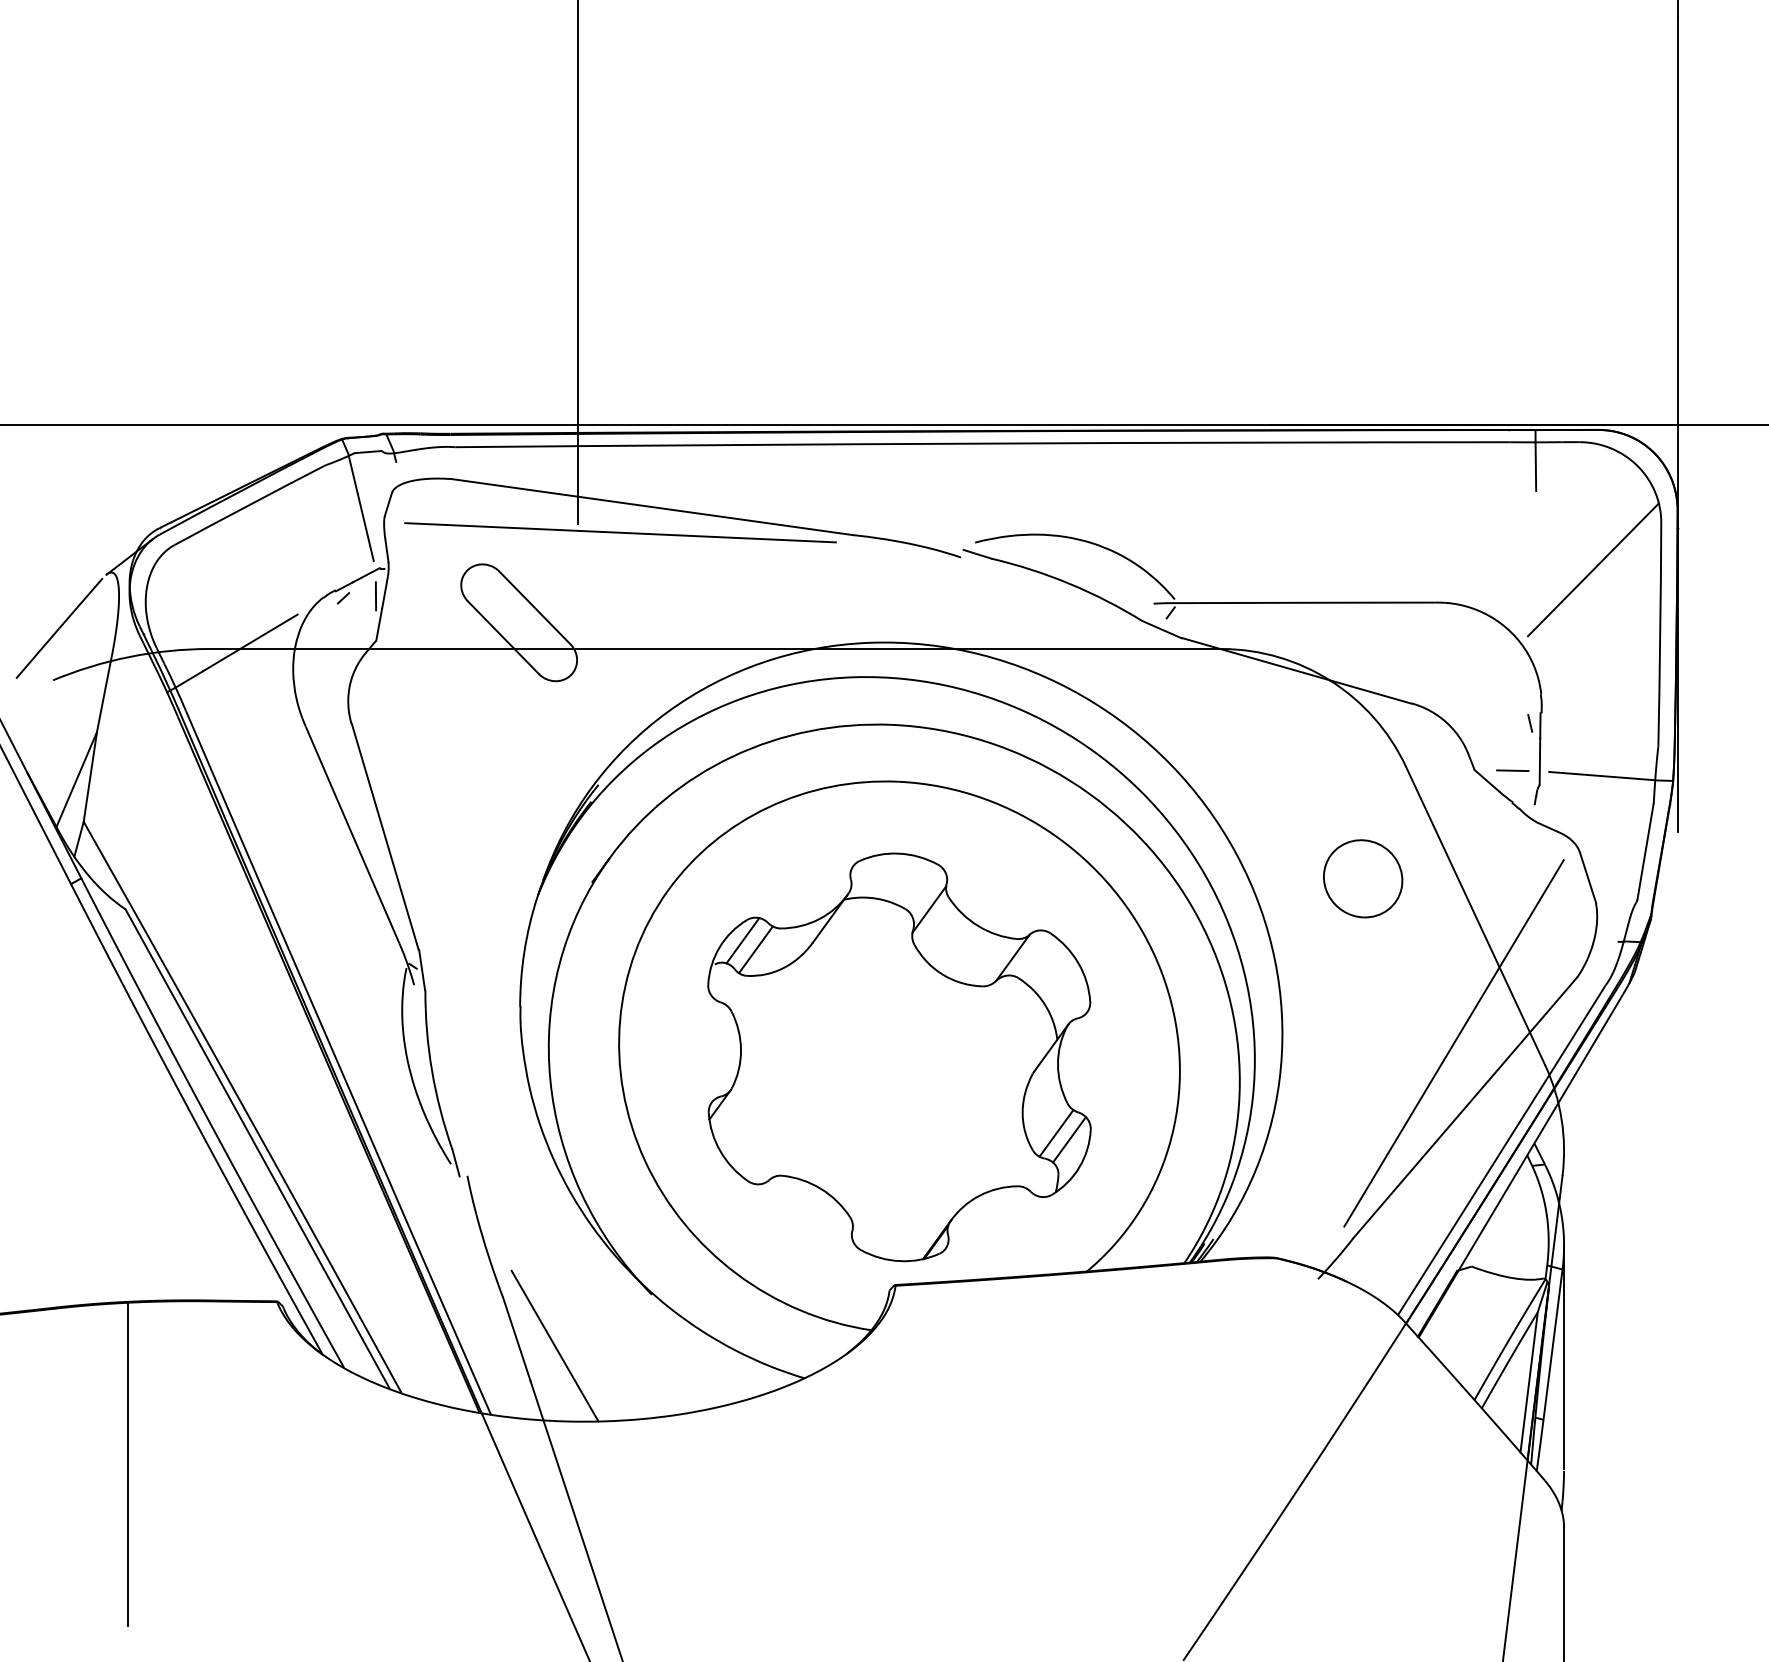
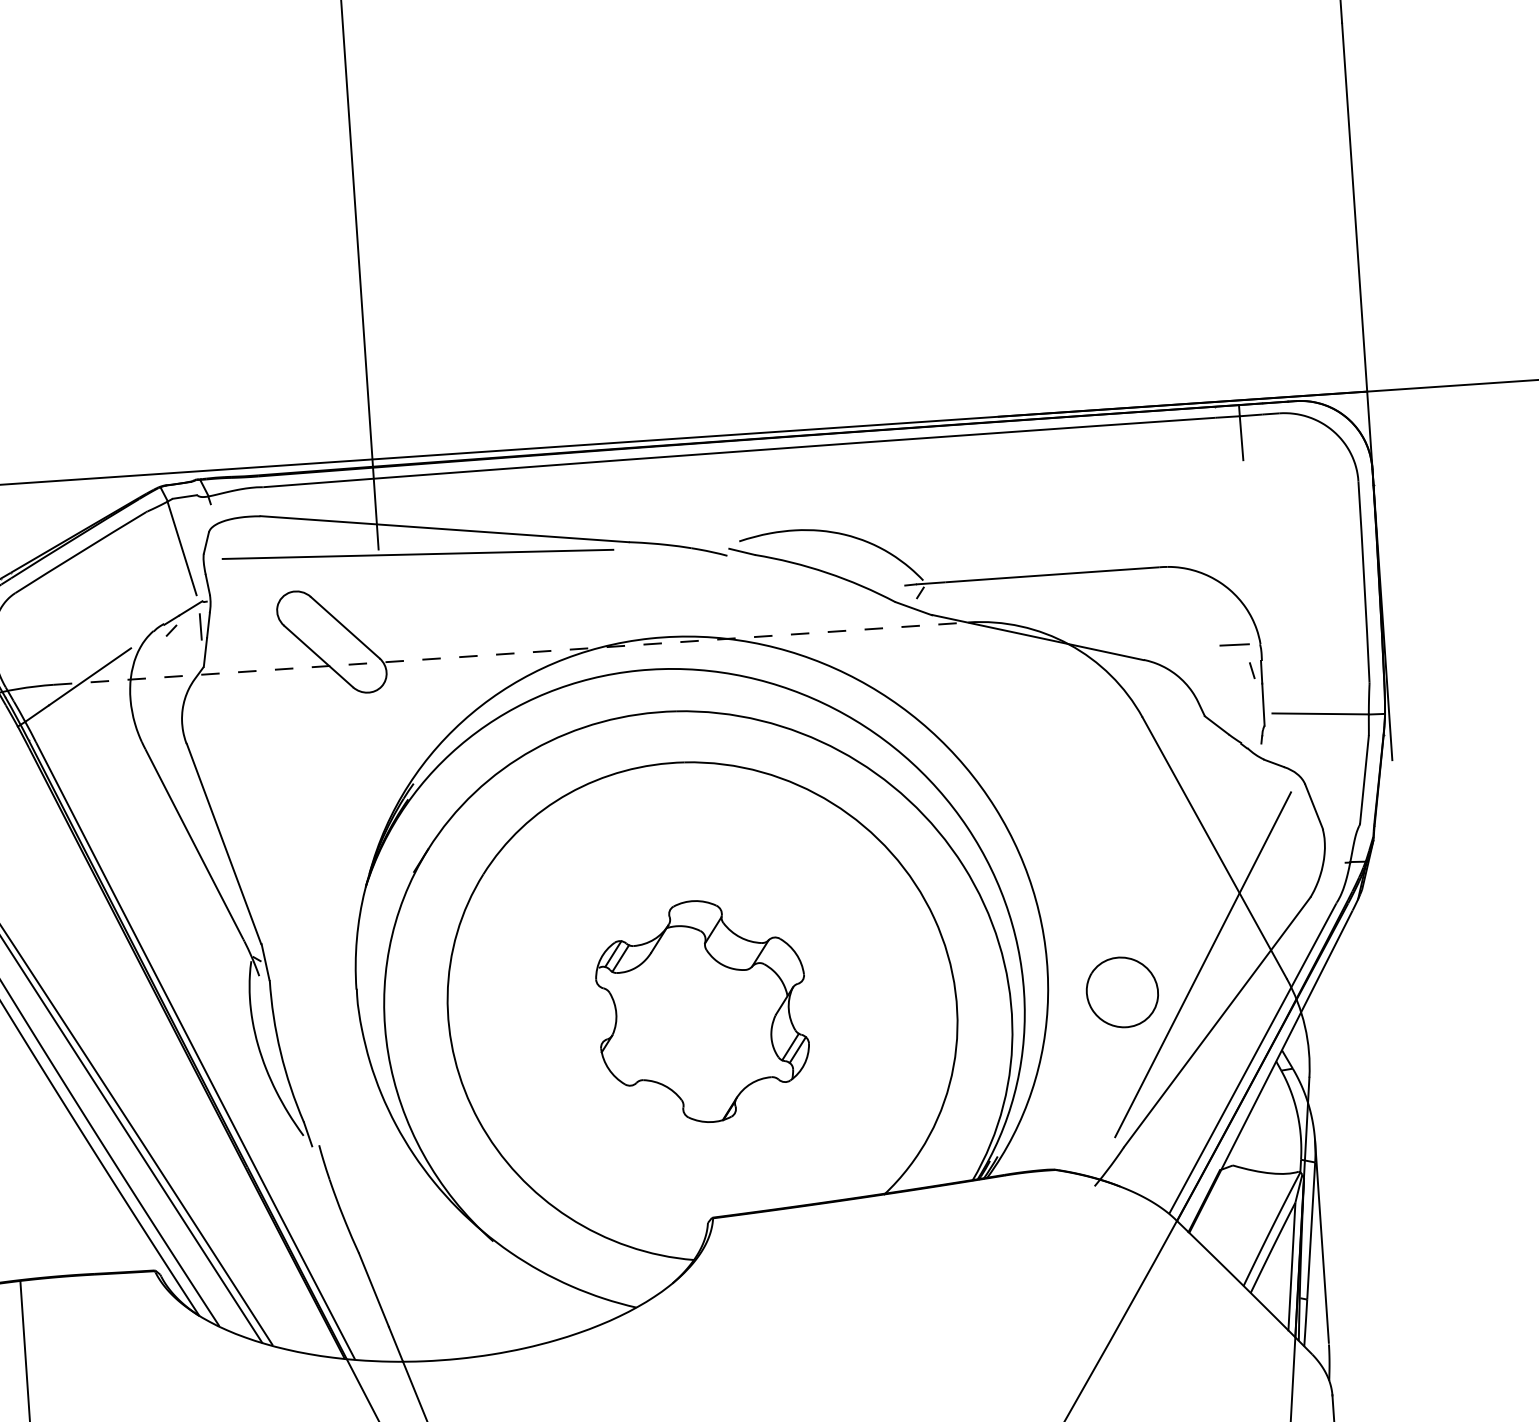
line: (1592, 569) -> (1299, 527), removed
line: (715, 649) -> (511, 654), solid -> dashed
line: (1512, 770) -> (1234, 644), moved
part: (1363, 878) -> (1122, 992), moved
part: (899, 1057) -> (702, 1011), size x0.6
line: (554, 1345) -> (408, 1293), removed

